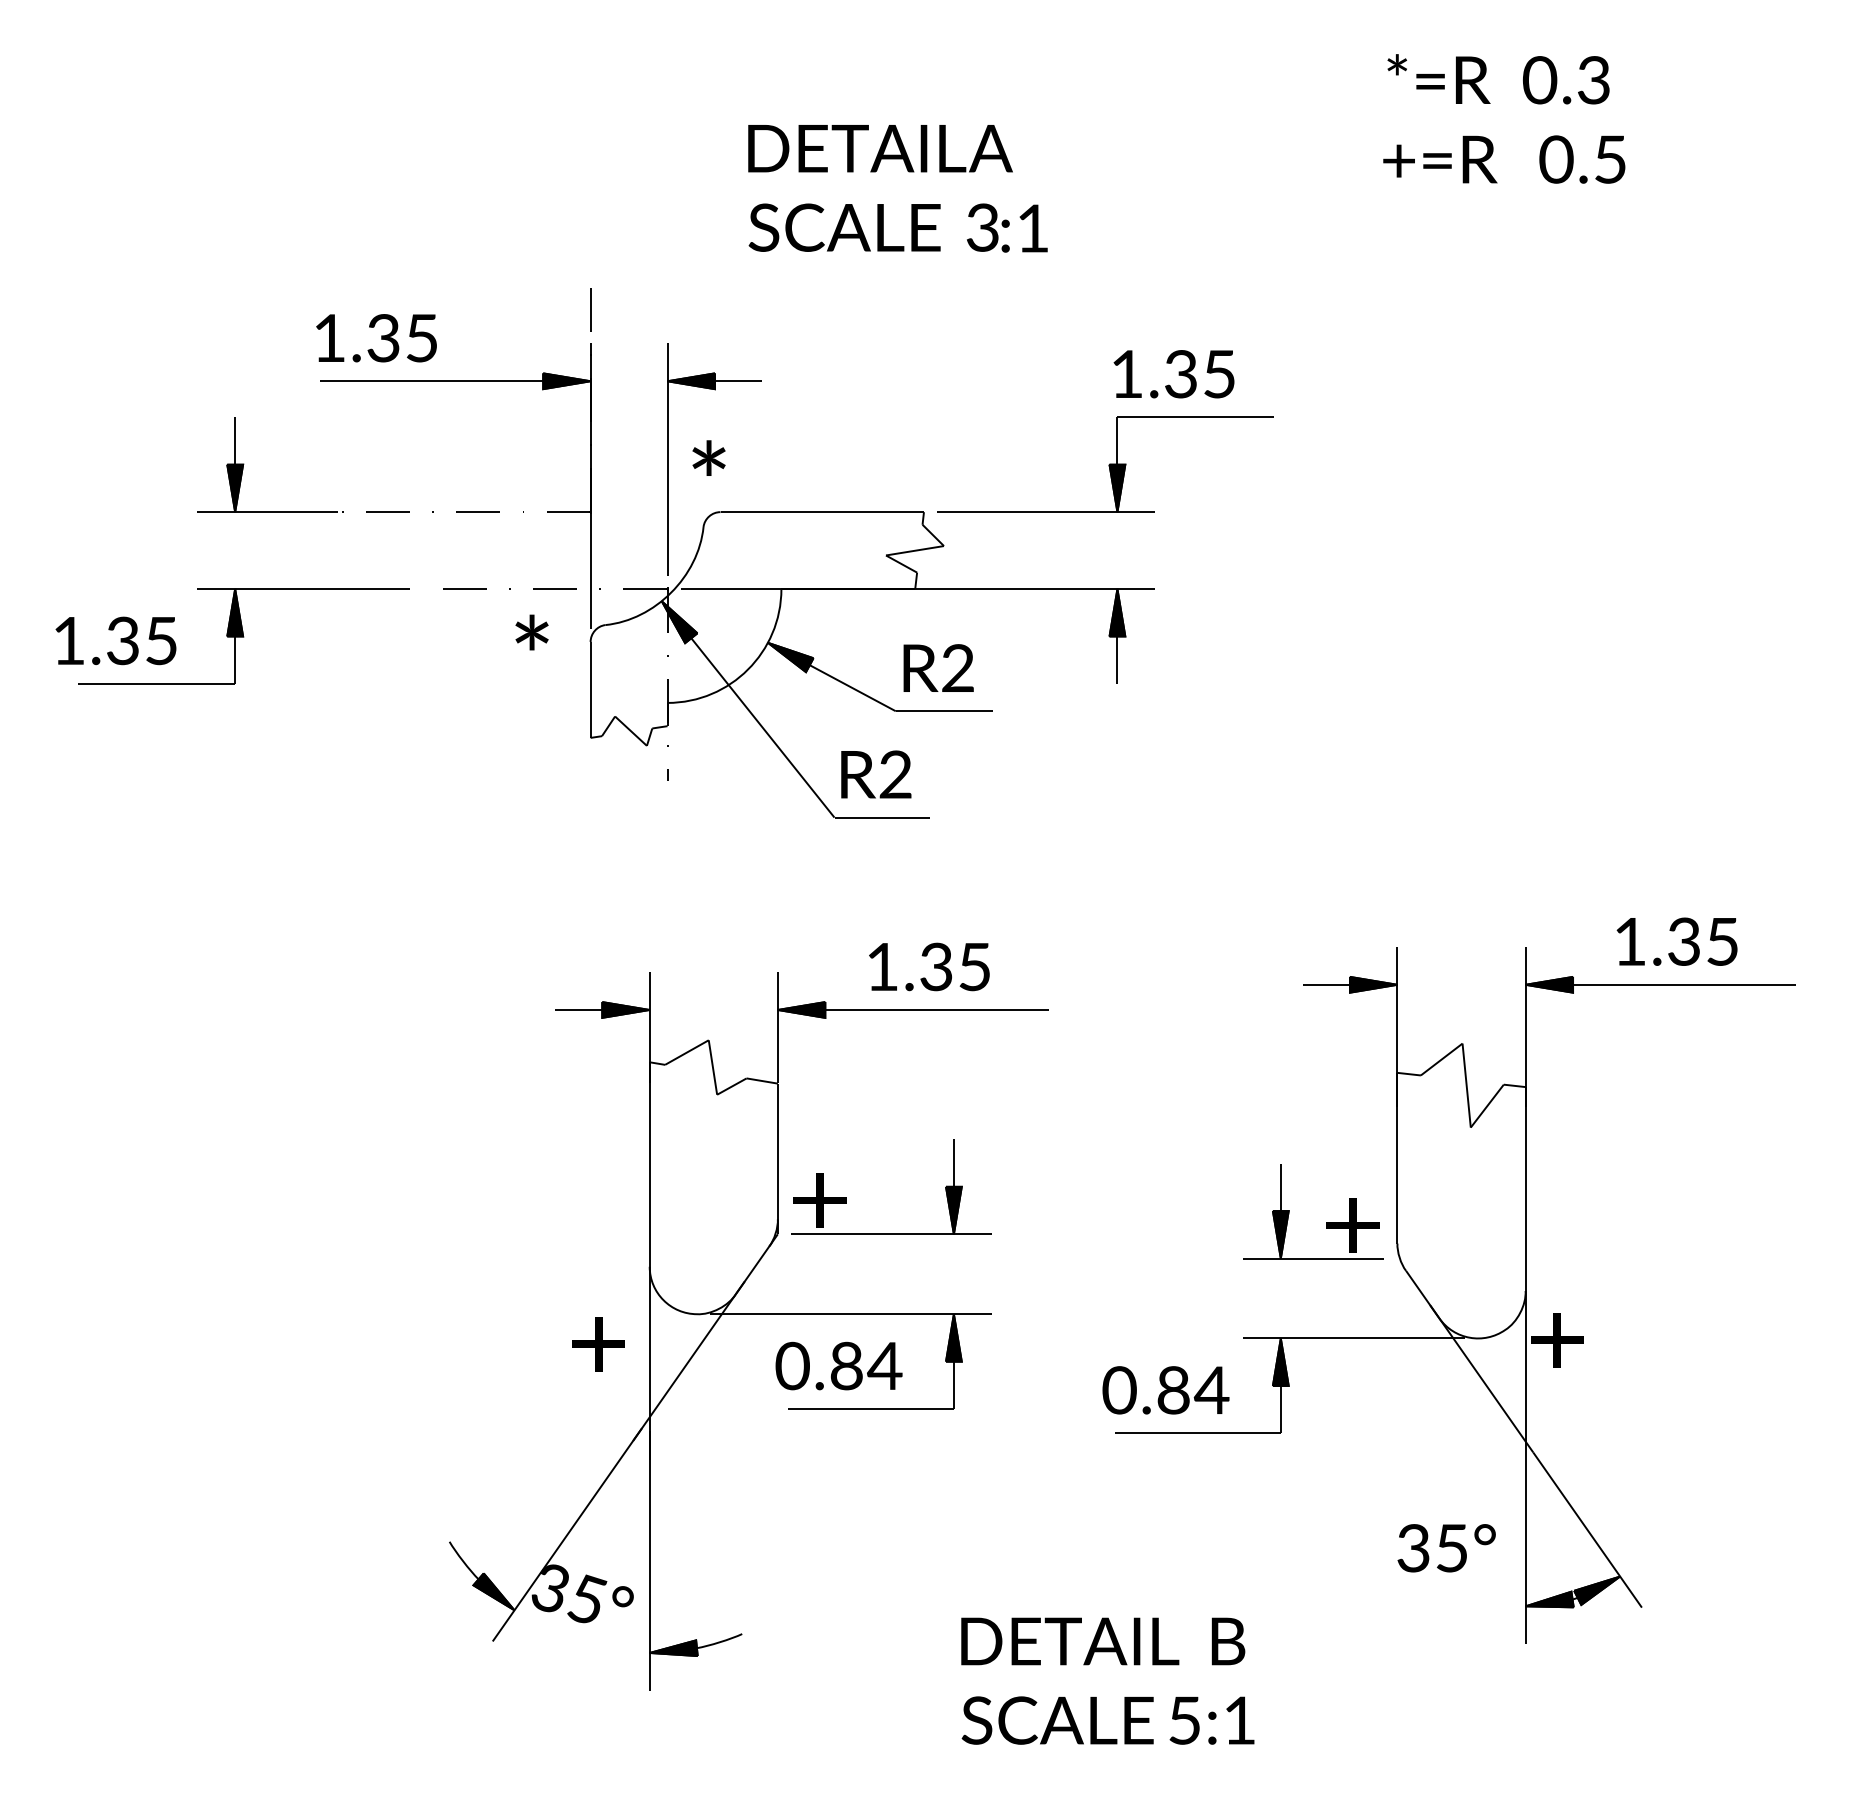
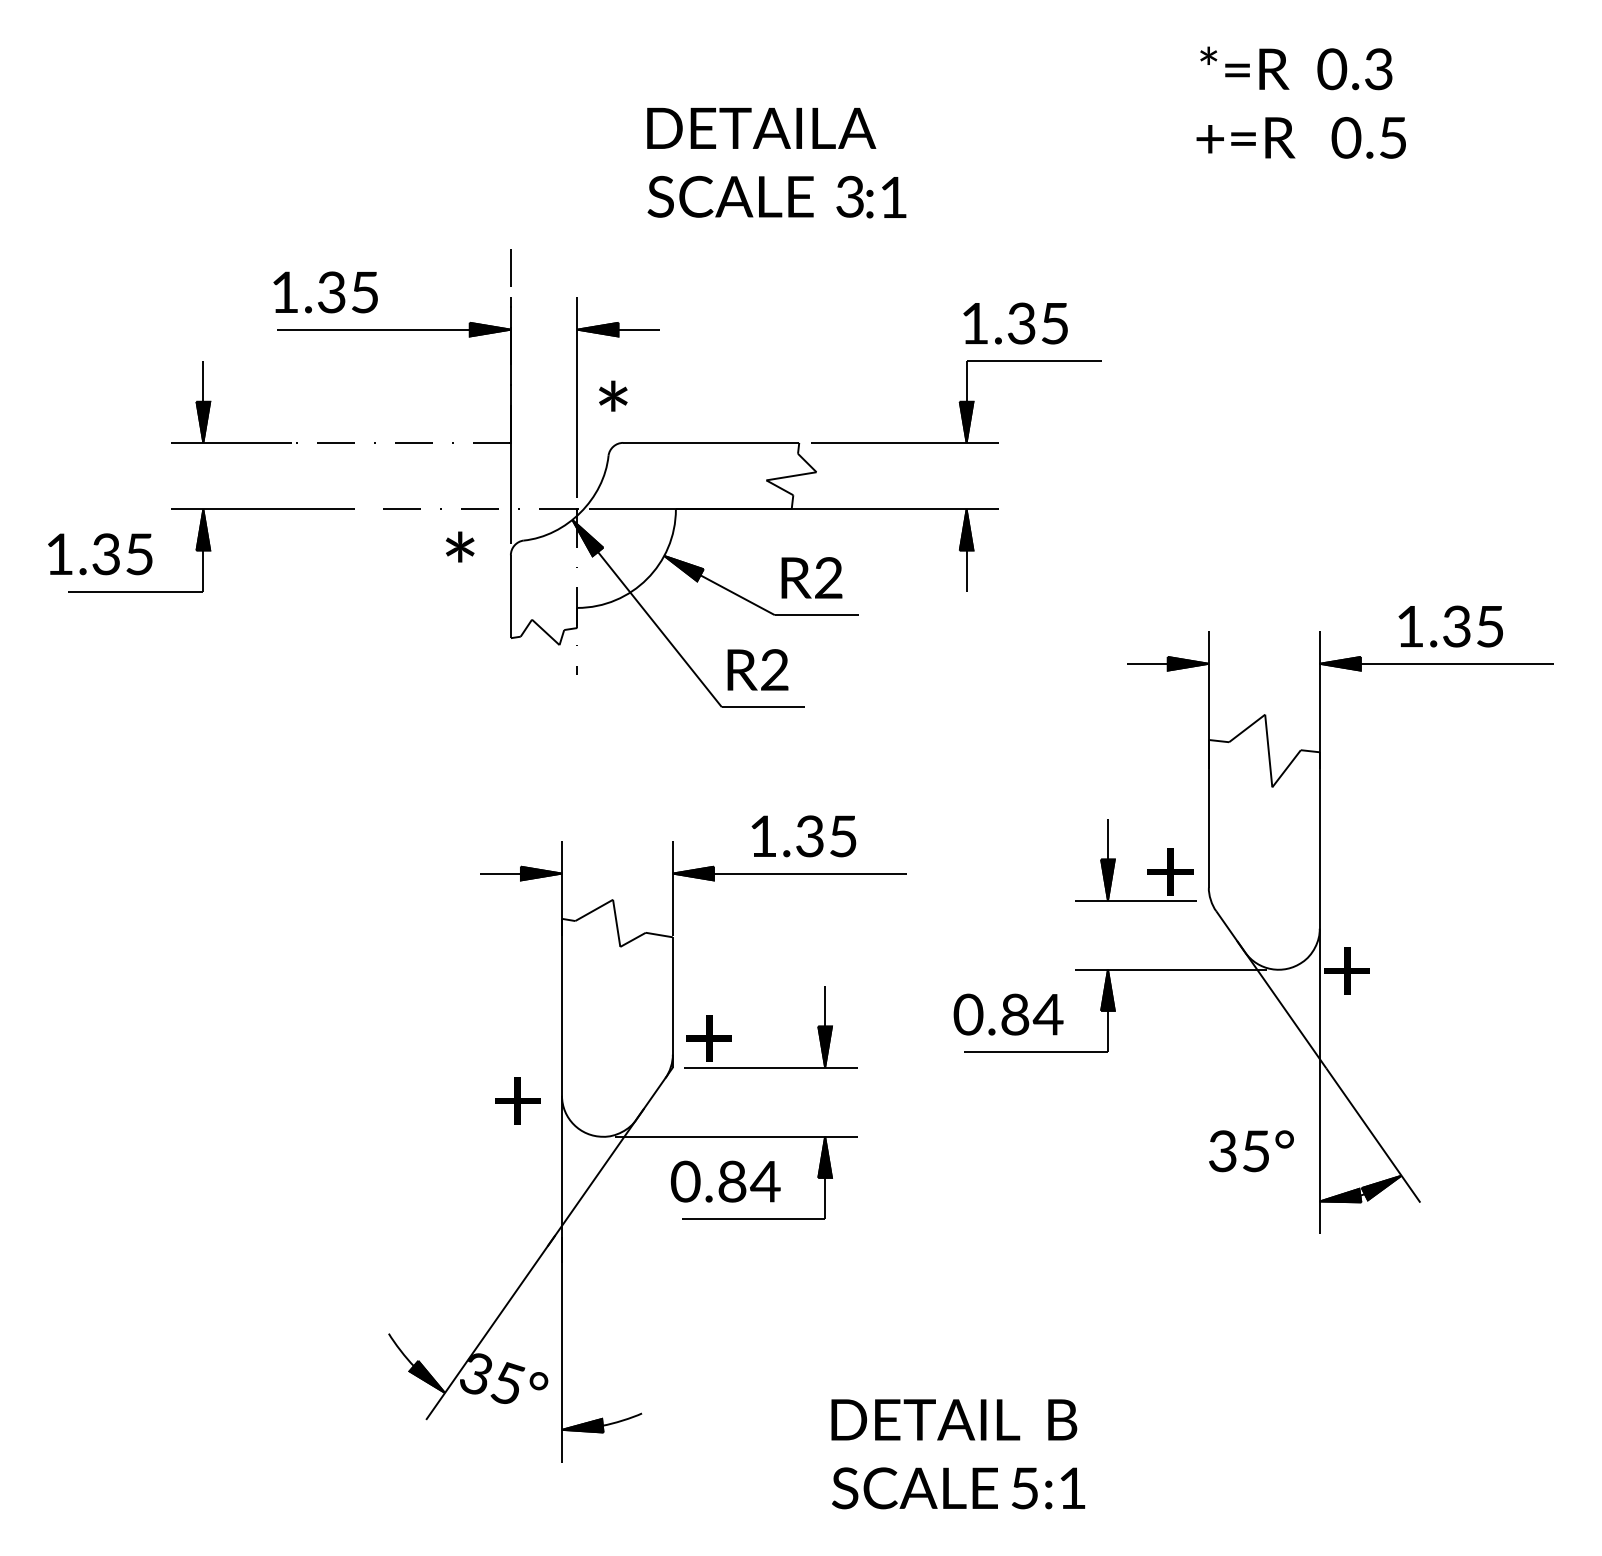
part: (1449, 1280) -> (1253, 919), moved
part: (598, 1343) -> (517, 1100), moved

